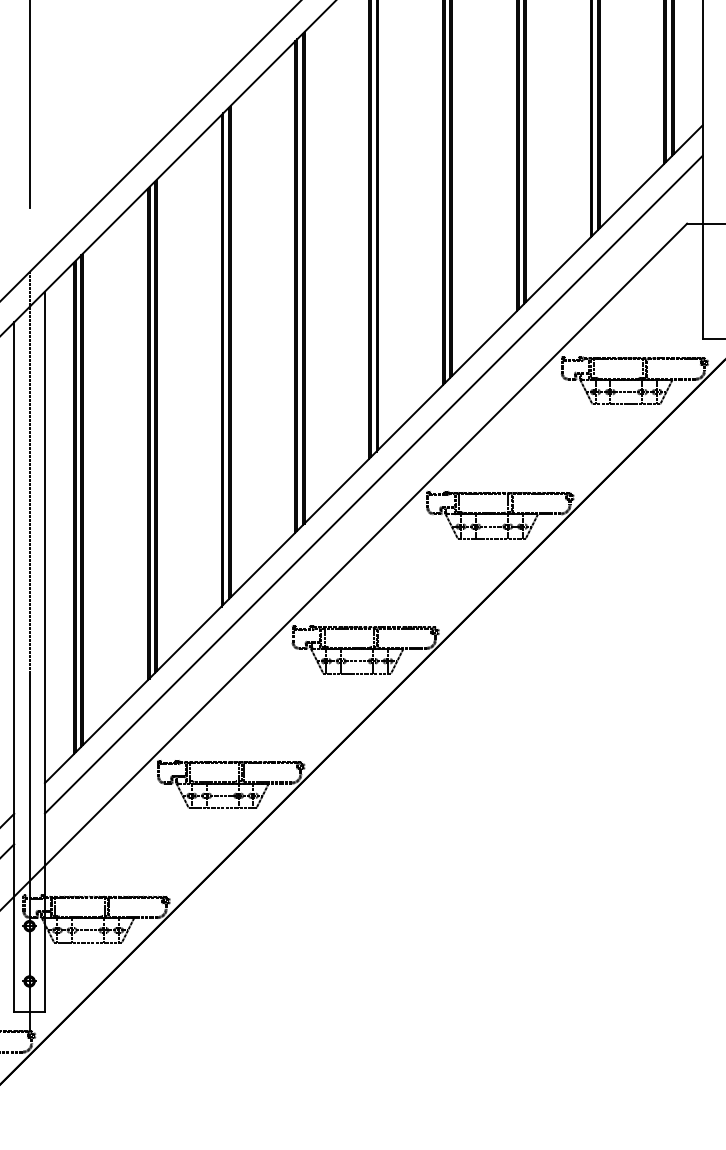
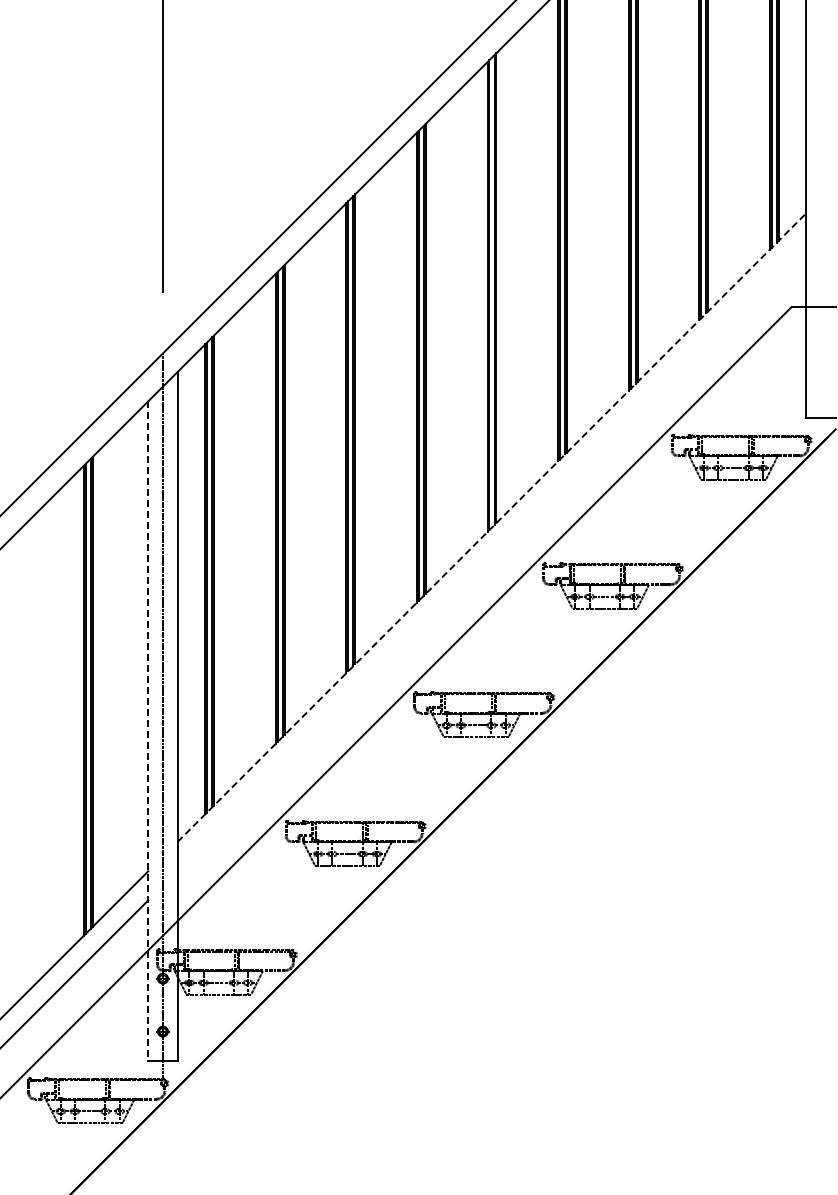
line: (373, 454) -> (491, 527), solid -> dashed
line: (373, 484) -> (491, 556), removed
line: (14, 667) -> (148, 731), solid -> dashed

